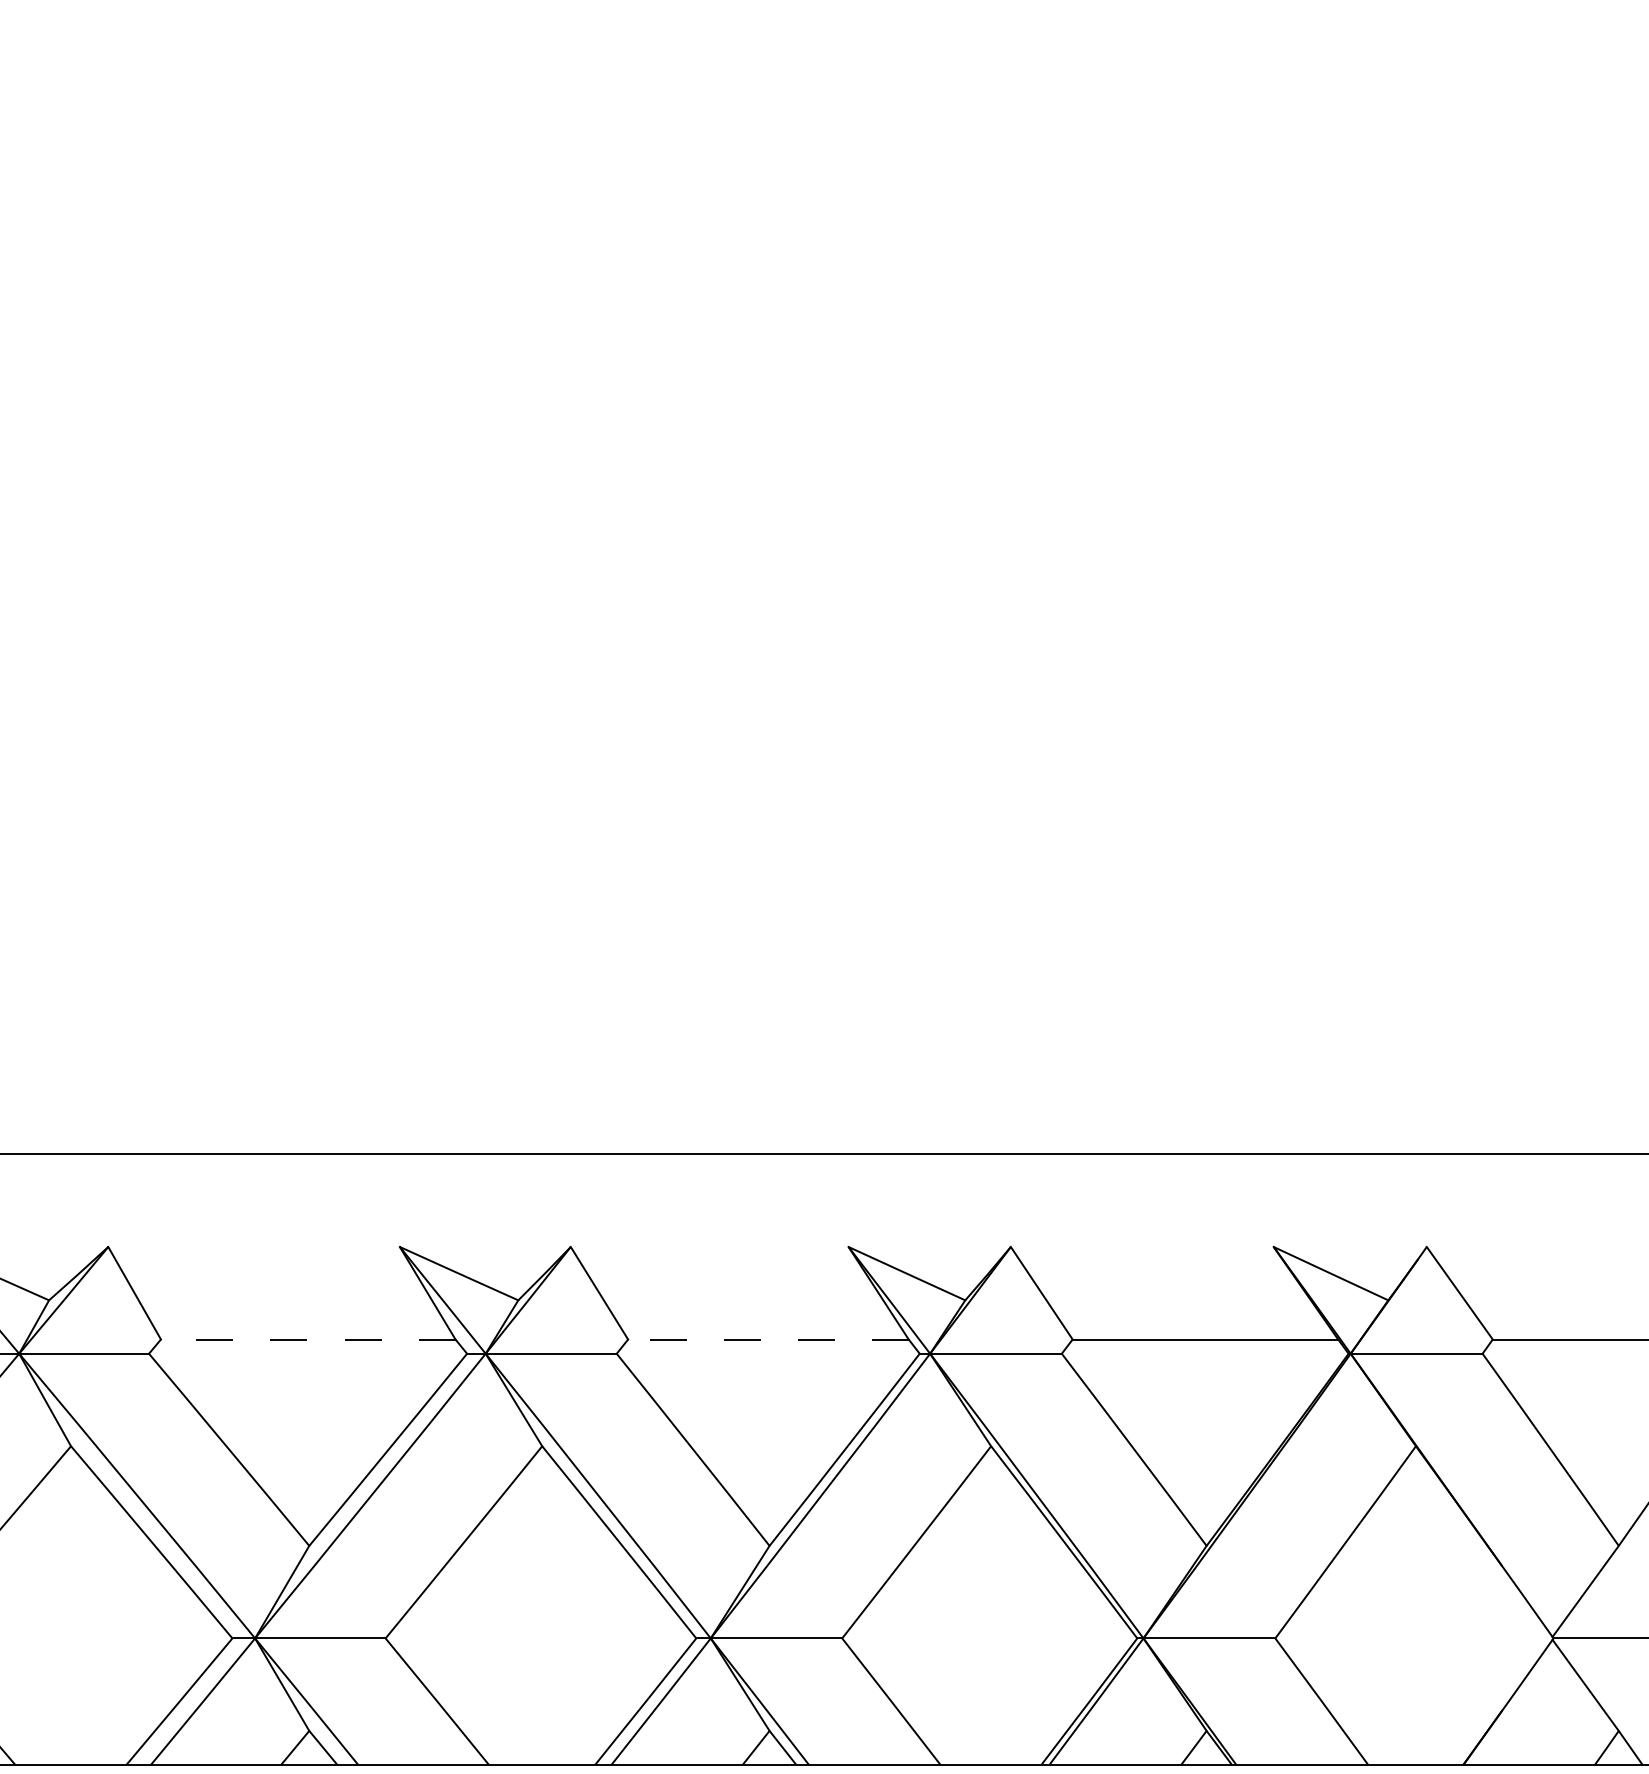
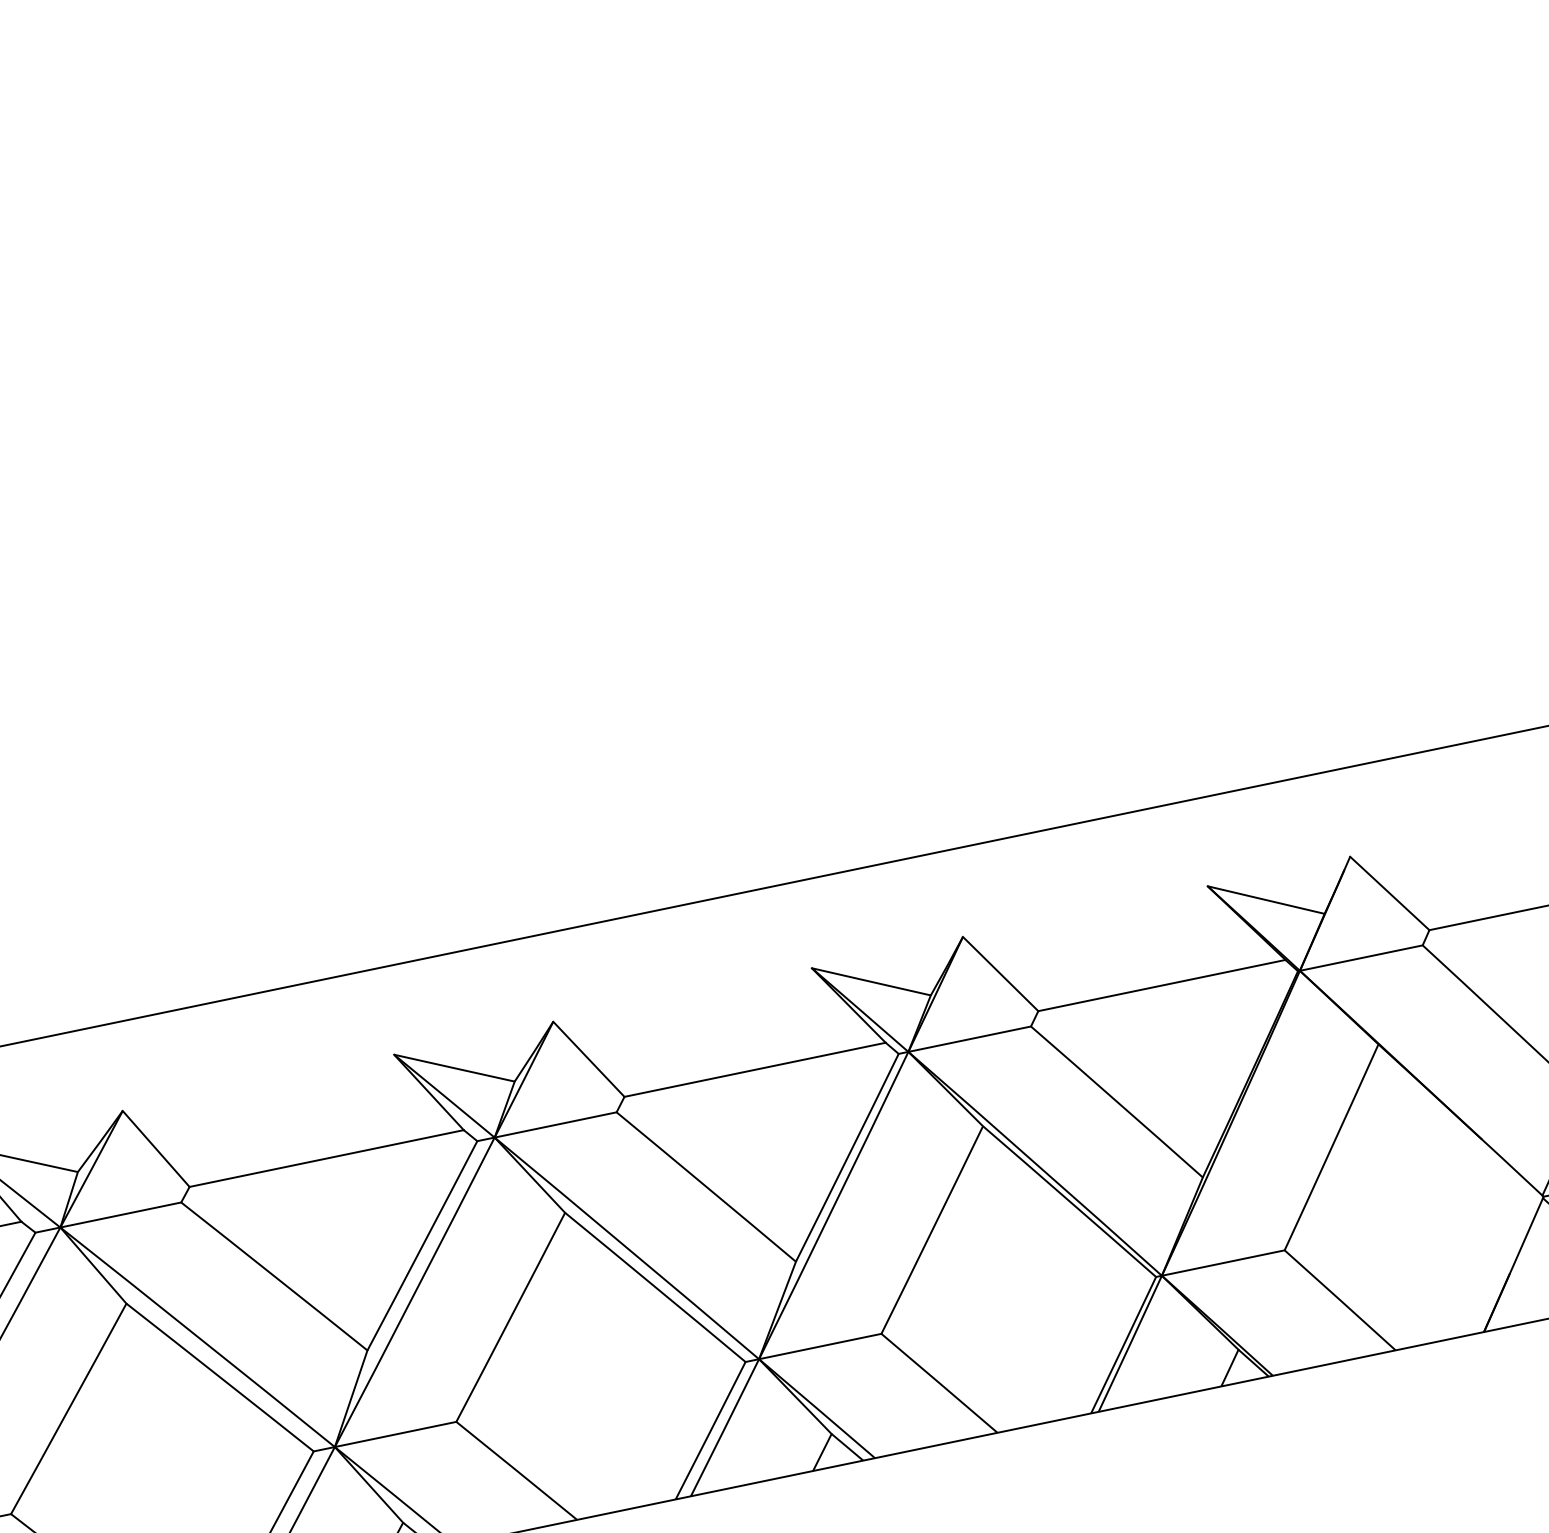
line: (307, 1339) -> (326, 1158), dashed -> solid
line: (767, 1339) -> (754, 1069), dashed -> solid

